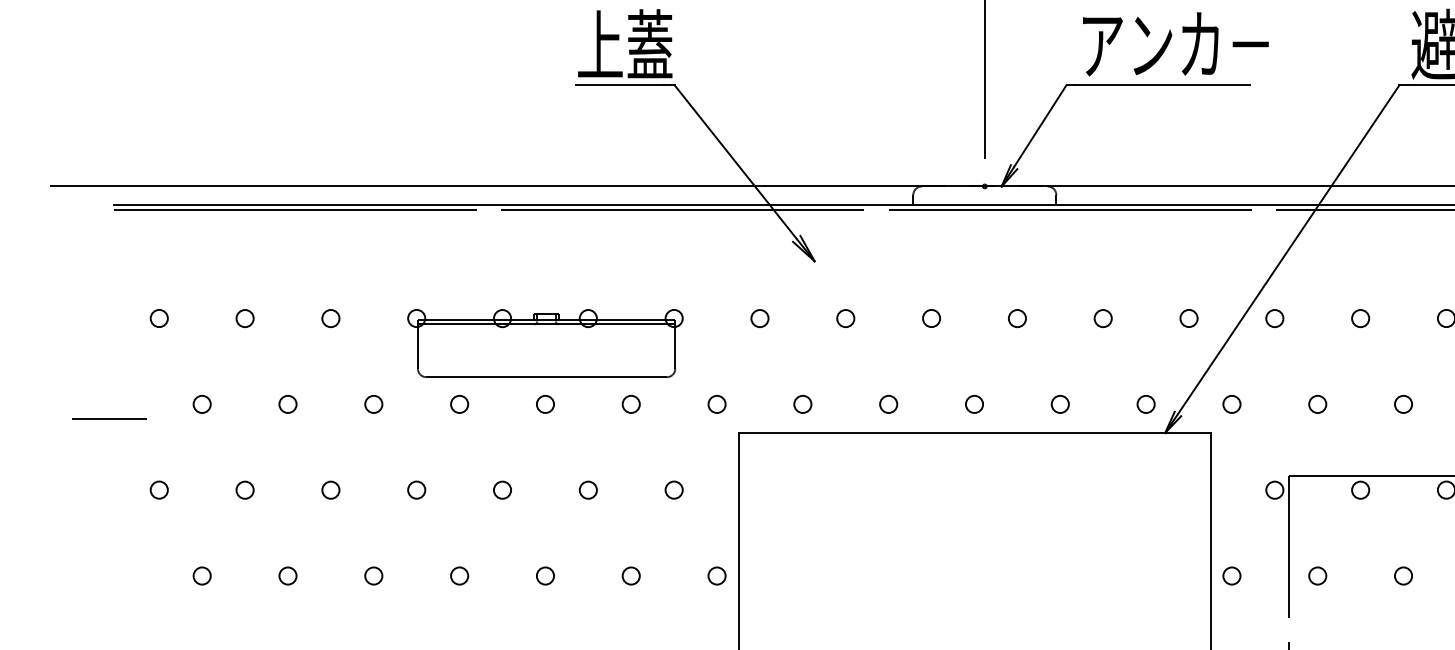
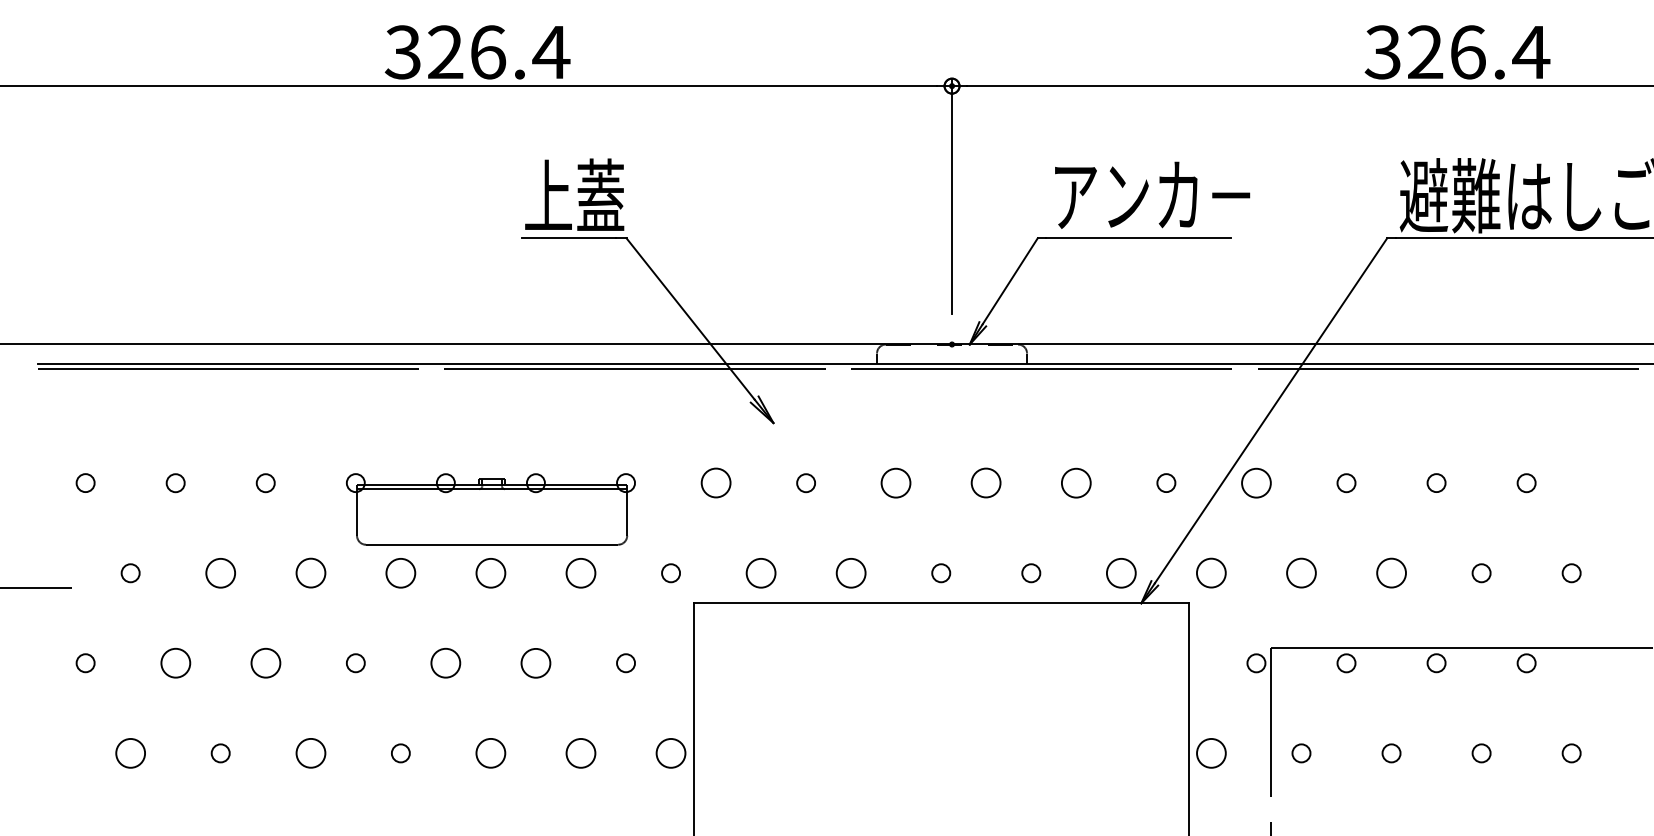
circle: (931, 317) -> (896, 482), size x1.6
circle: (759, 318) -> (715, 483), size x1.6
circle: (1017, 318) -> (986, 483), size x1.6
circle: (1103, 318) -> (1076, 483), size x1.6
circle: (1274, 318) -> (1256, 483), size x1.6
circle: (287, 404) -> (220, 573), size x1.6
circle: (373, 404) -> (310, 573), size x1.6
circle: (459, 404) -> (400, 573), size x1.6
circle: (545, 404) -> (490, 573), size x1.6
circle: (630, 404) -> (580, 573), size x1.6
circle: (803, 404) -> (761, 573), size x1.6
circle: (889, 404) -> (851, 573), size x1.6
circle: (1146, 404) -> (1121, 573), size x1.6
circle: (1232, 404) -> (1211, 573), size x1.6
circle: (1317, 404) -> (1301, 573), size x1.6
circle: (1403, 404) -> (1391, 573), size x1.6
circle: (244, 490) -> (175, 663), size x1.6
circle: (330, 490) -> (265, 663), size x1.6
circle: (502, 490) -> (445, 663), size x1.6
circle: (587, 490) -> (535, 663), size x1.6
circle: (202, 576) -> (130, 753), size x1.6
circle: (373, 576) -> (310, 753), size x1.6
circle: (545, 576) -> (490, 753), size x1.6
circle: (630, 576) -> (580, 753), size x1.6
circle: (717, 576) -> (671, 753), size x1.6
circle: (1232, 576) -> (1211, 753), size x1.6

